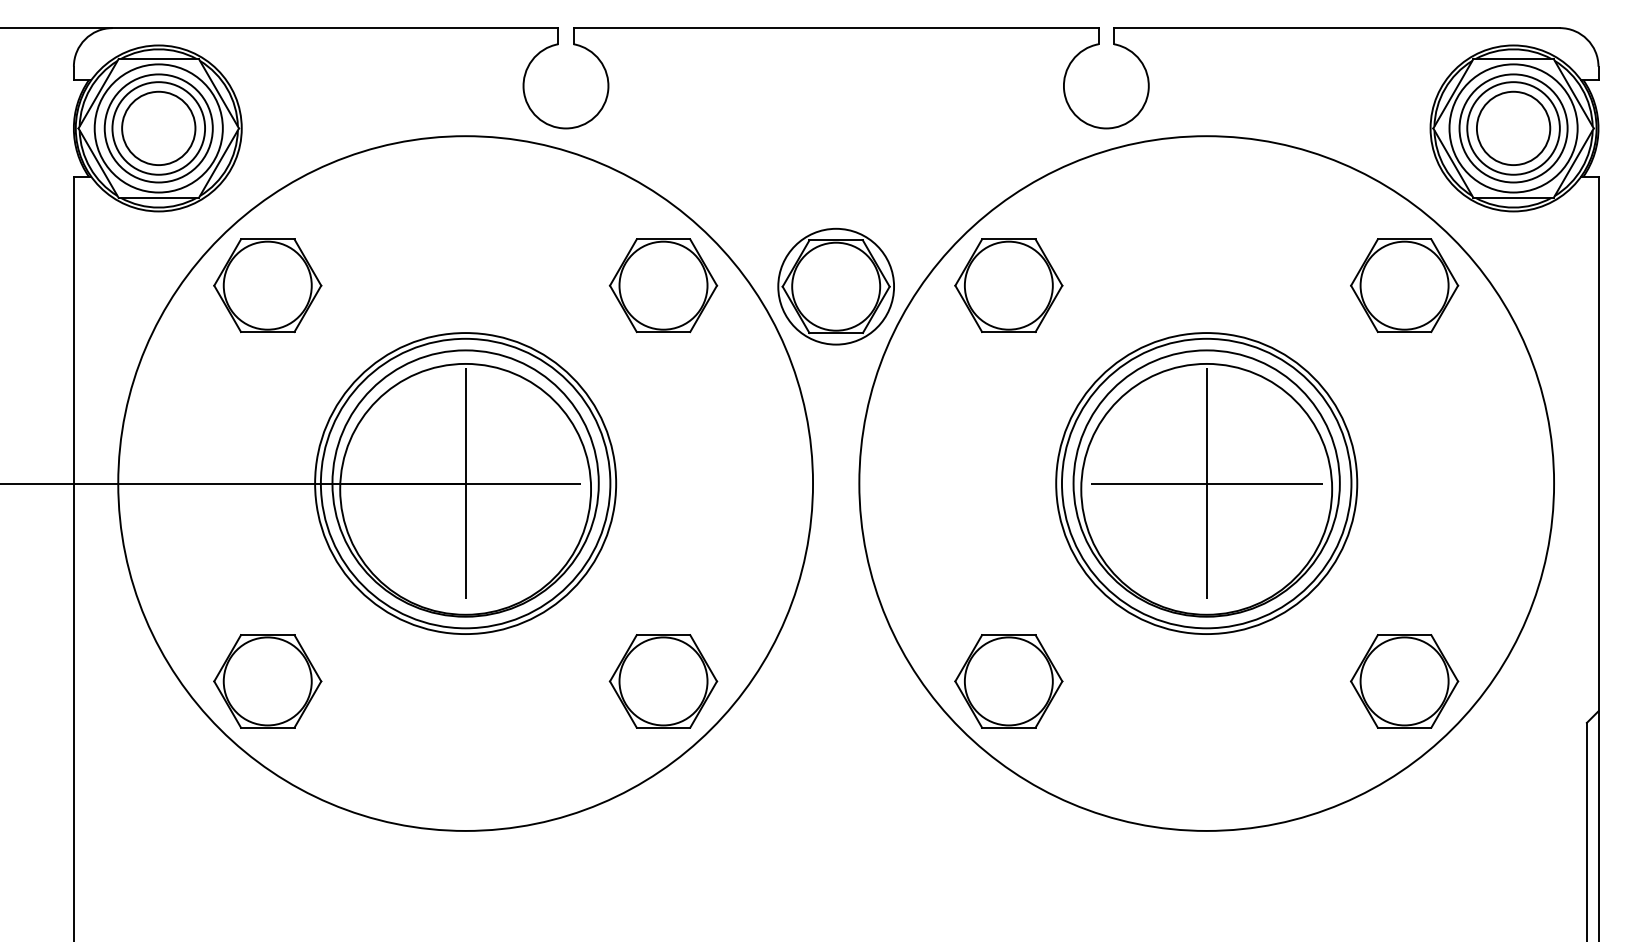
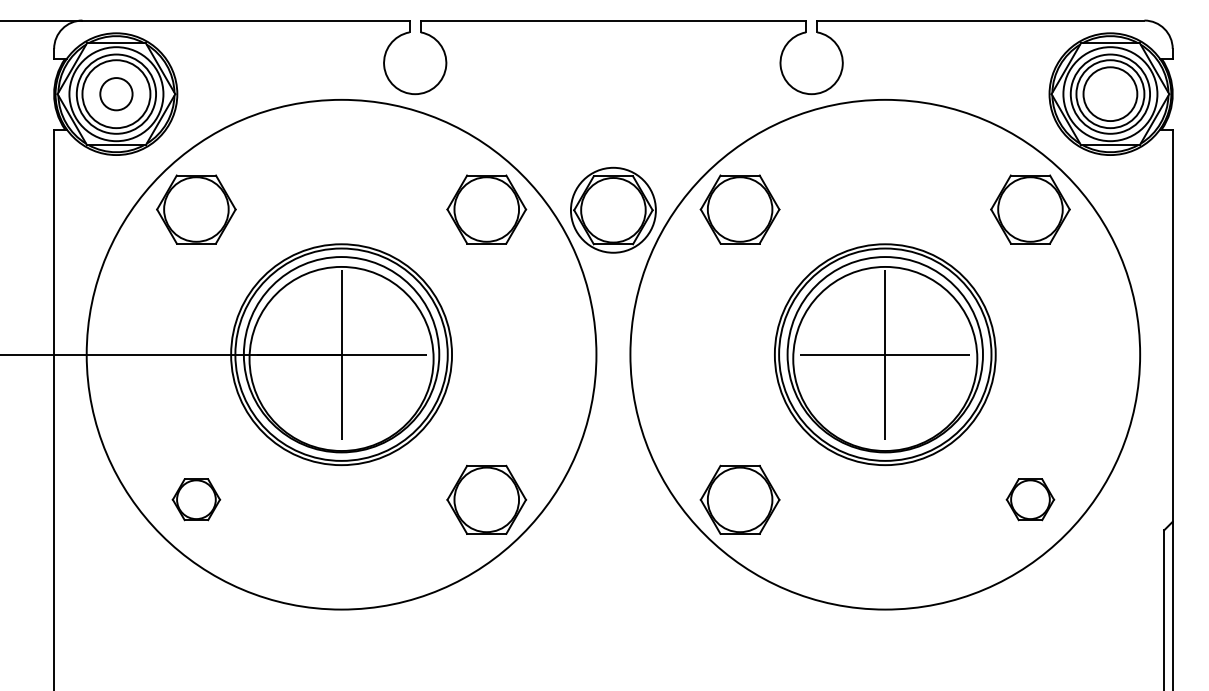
circle: (158, 128) -> (116, 94), size x0.6
part: (267, 680) -> (196, 499), size x0.6
part: (1404, 680) -> (1030, 499), size x0.6

